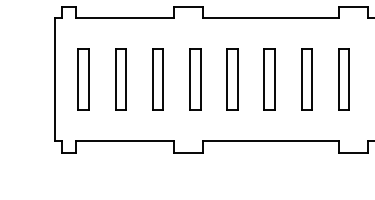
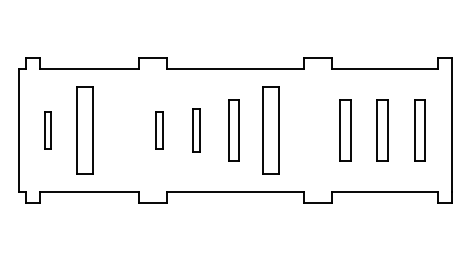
part: (83, 79) -> (47, 130), size x0.6
part: (121, 79) -> (85, 130), size x1.4
part: (158, 79) -> (122, 130), removed
part: (195, 79) -> (159, 130), size x0.6
part: (232, 79) -> (196, 130), size x0.7
part: (307, 79) -> (271, 130), size x1.4
part: (344, 79) -> (308, 130), removed

